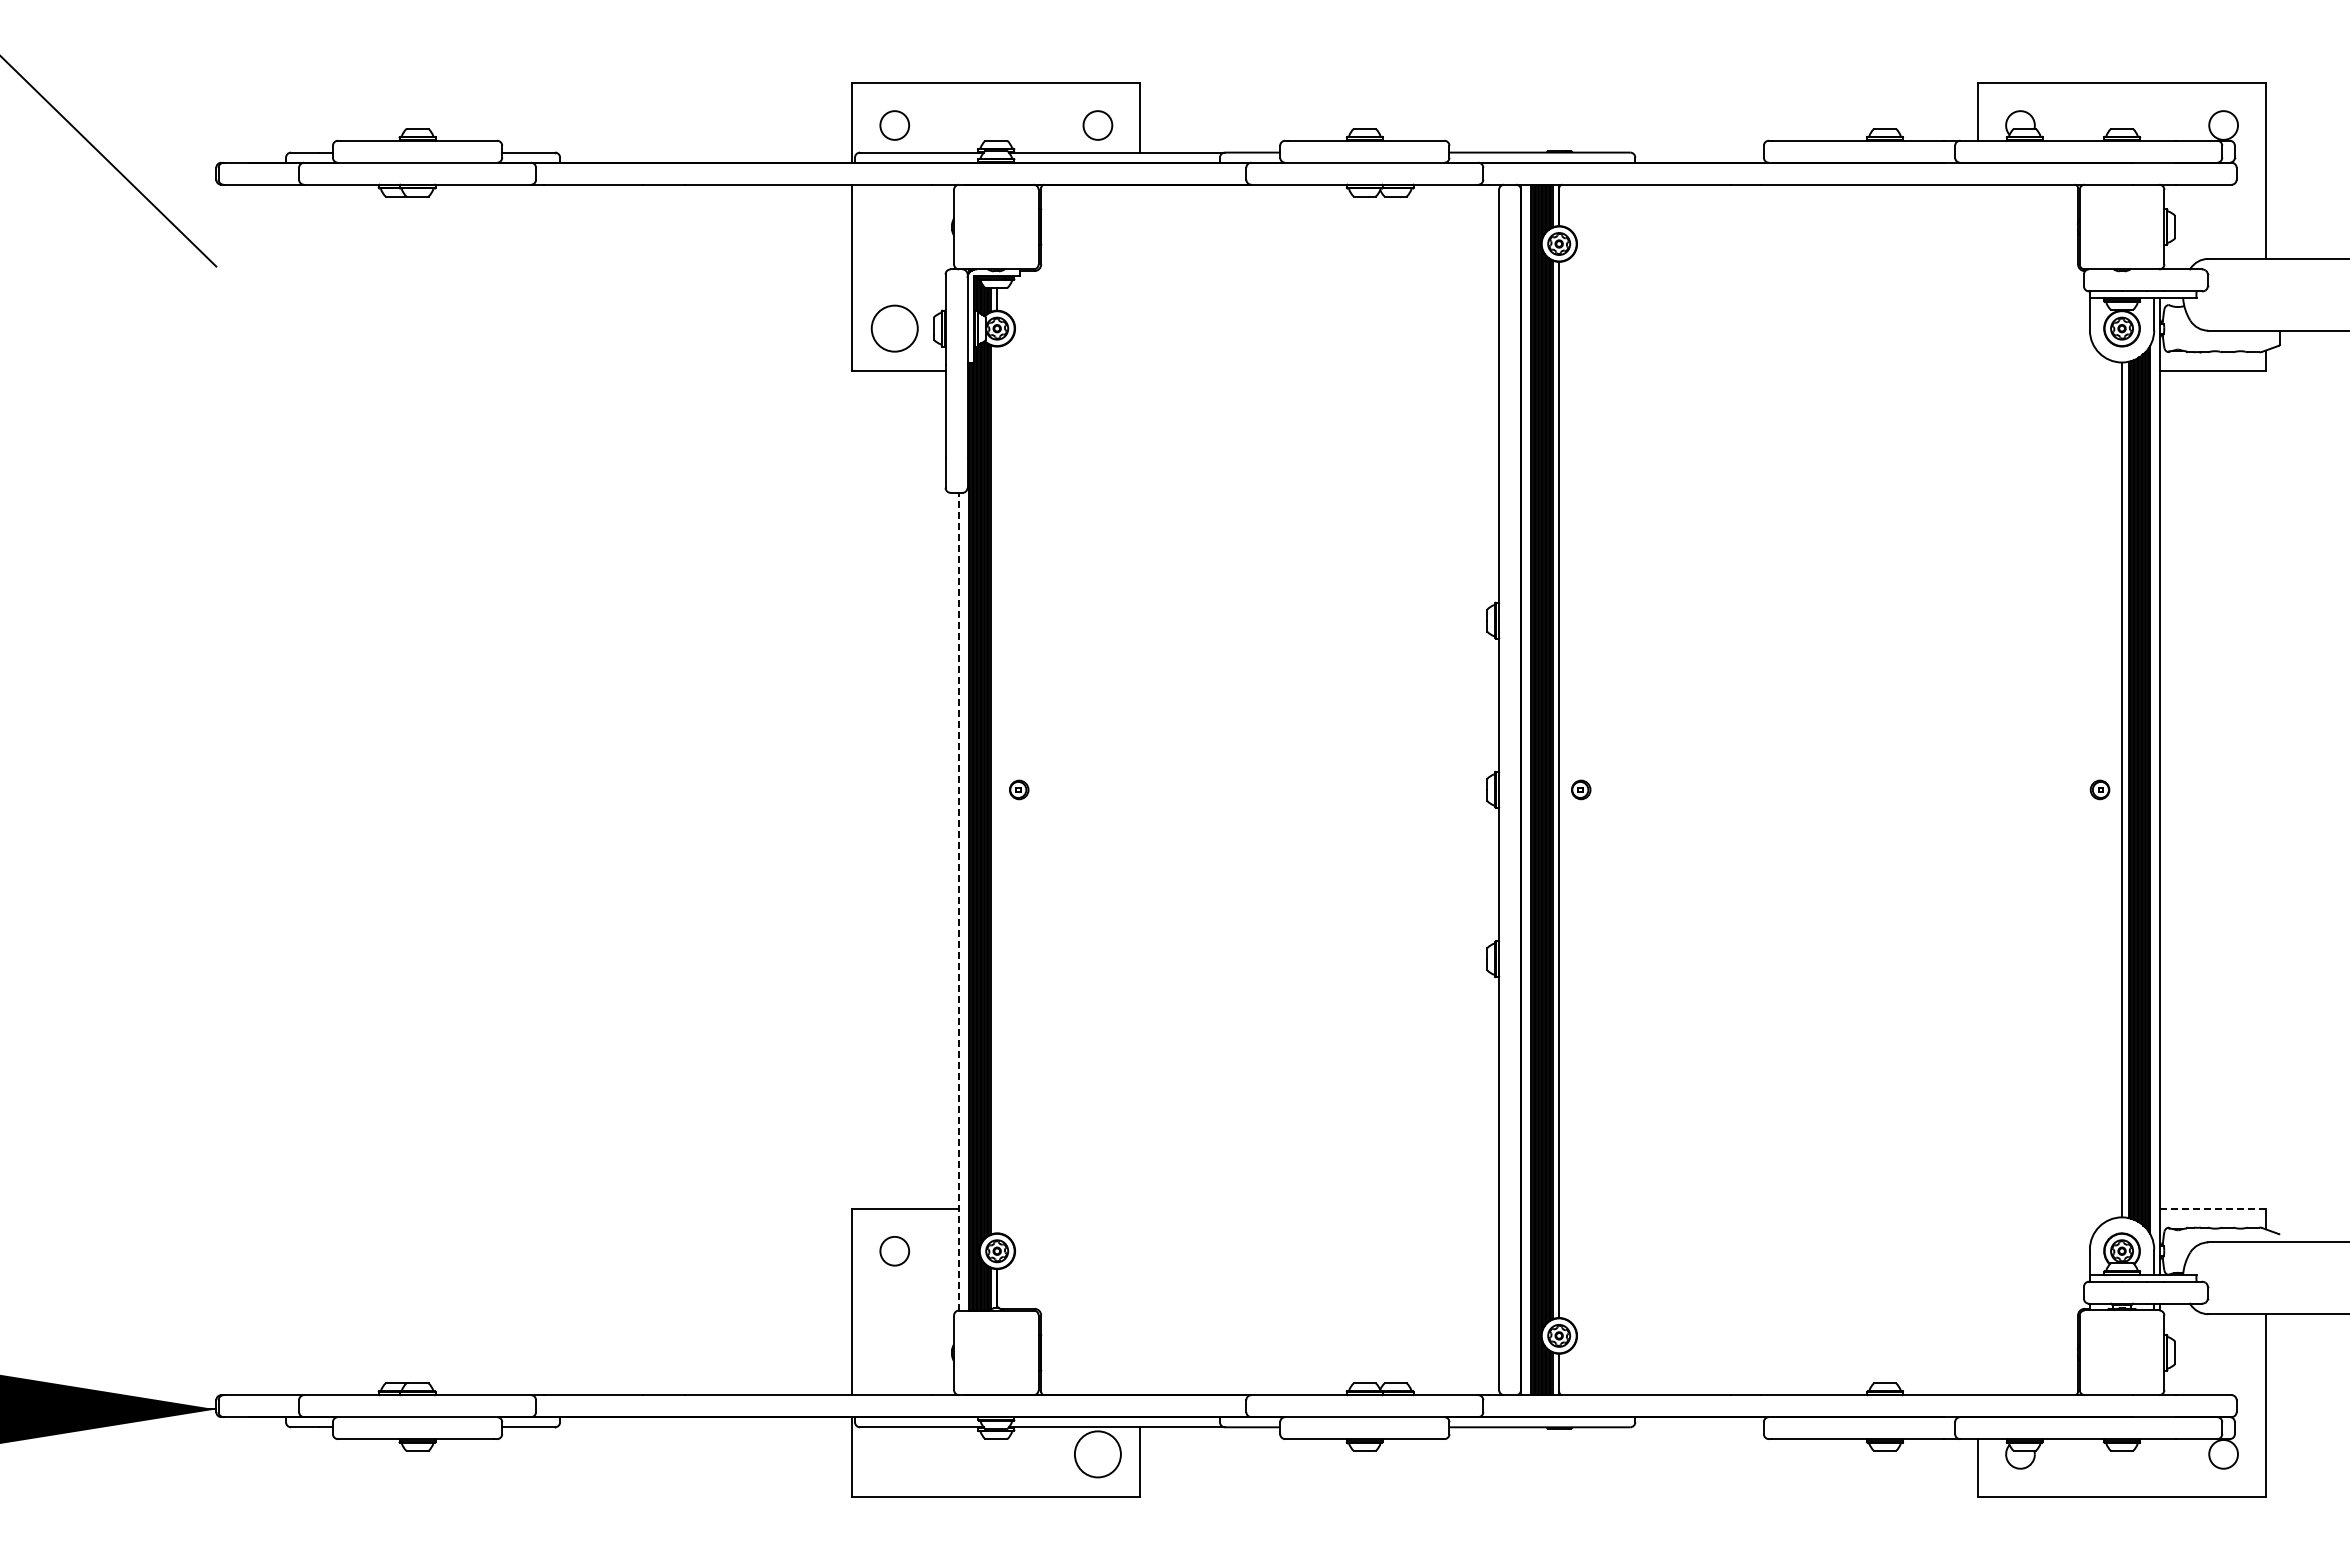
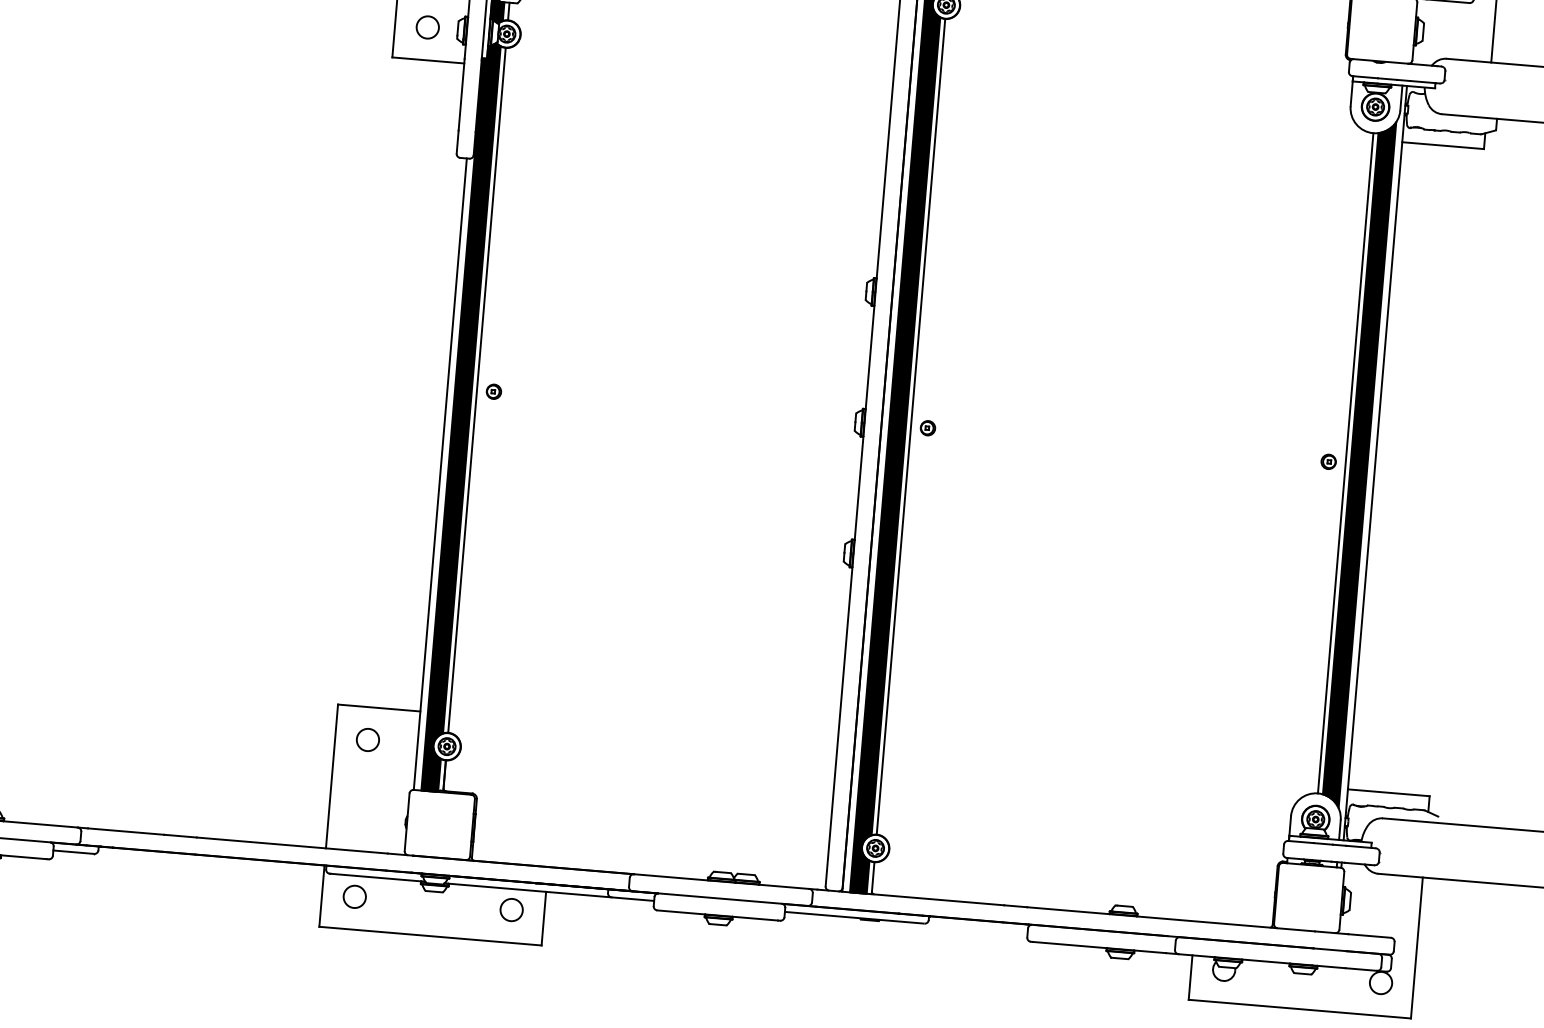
circle: (894, 328) -> (427, 27), size x0.62
line: (997, 789) -> (477, 390), added
line: (959, 901) -> (440, 474), dashed -> solid
line: (2213, 1208) -> (1389, 792), dashed -> solid
circle: (894, 1454) -> (354, 896), added
circle: (1097, 1454) -> (511, 910), size x0.62

